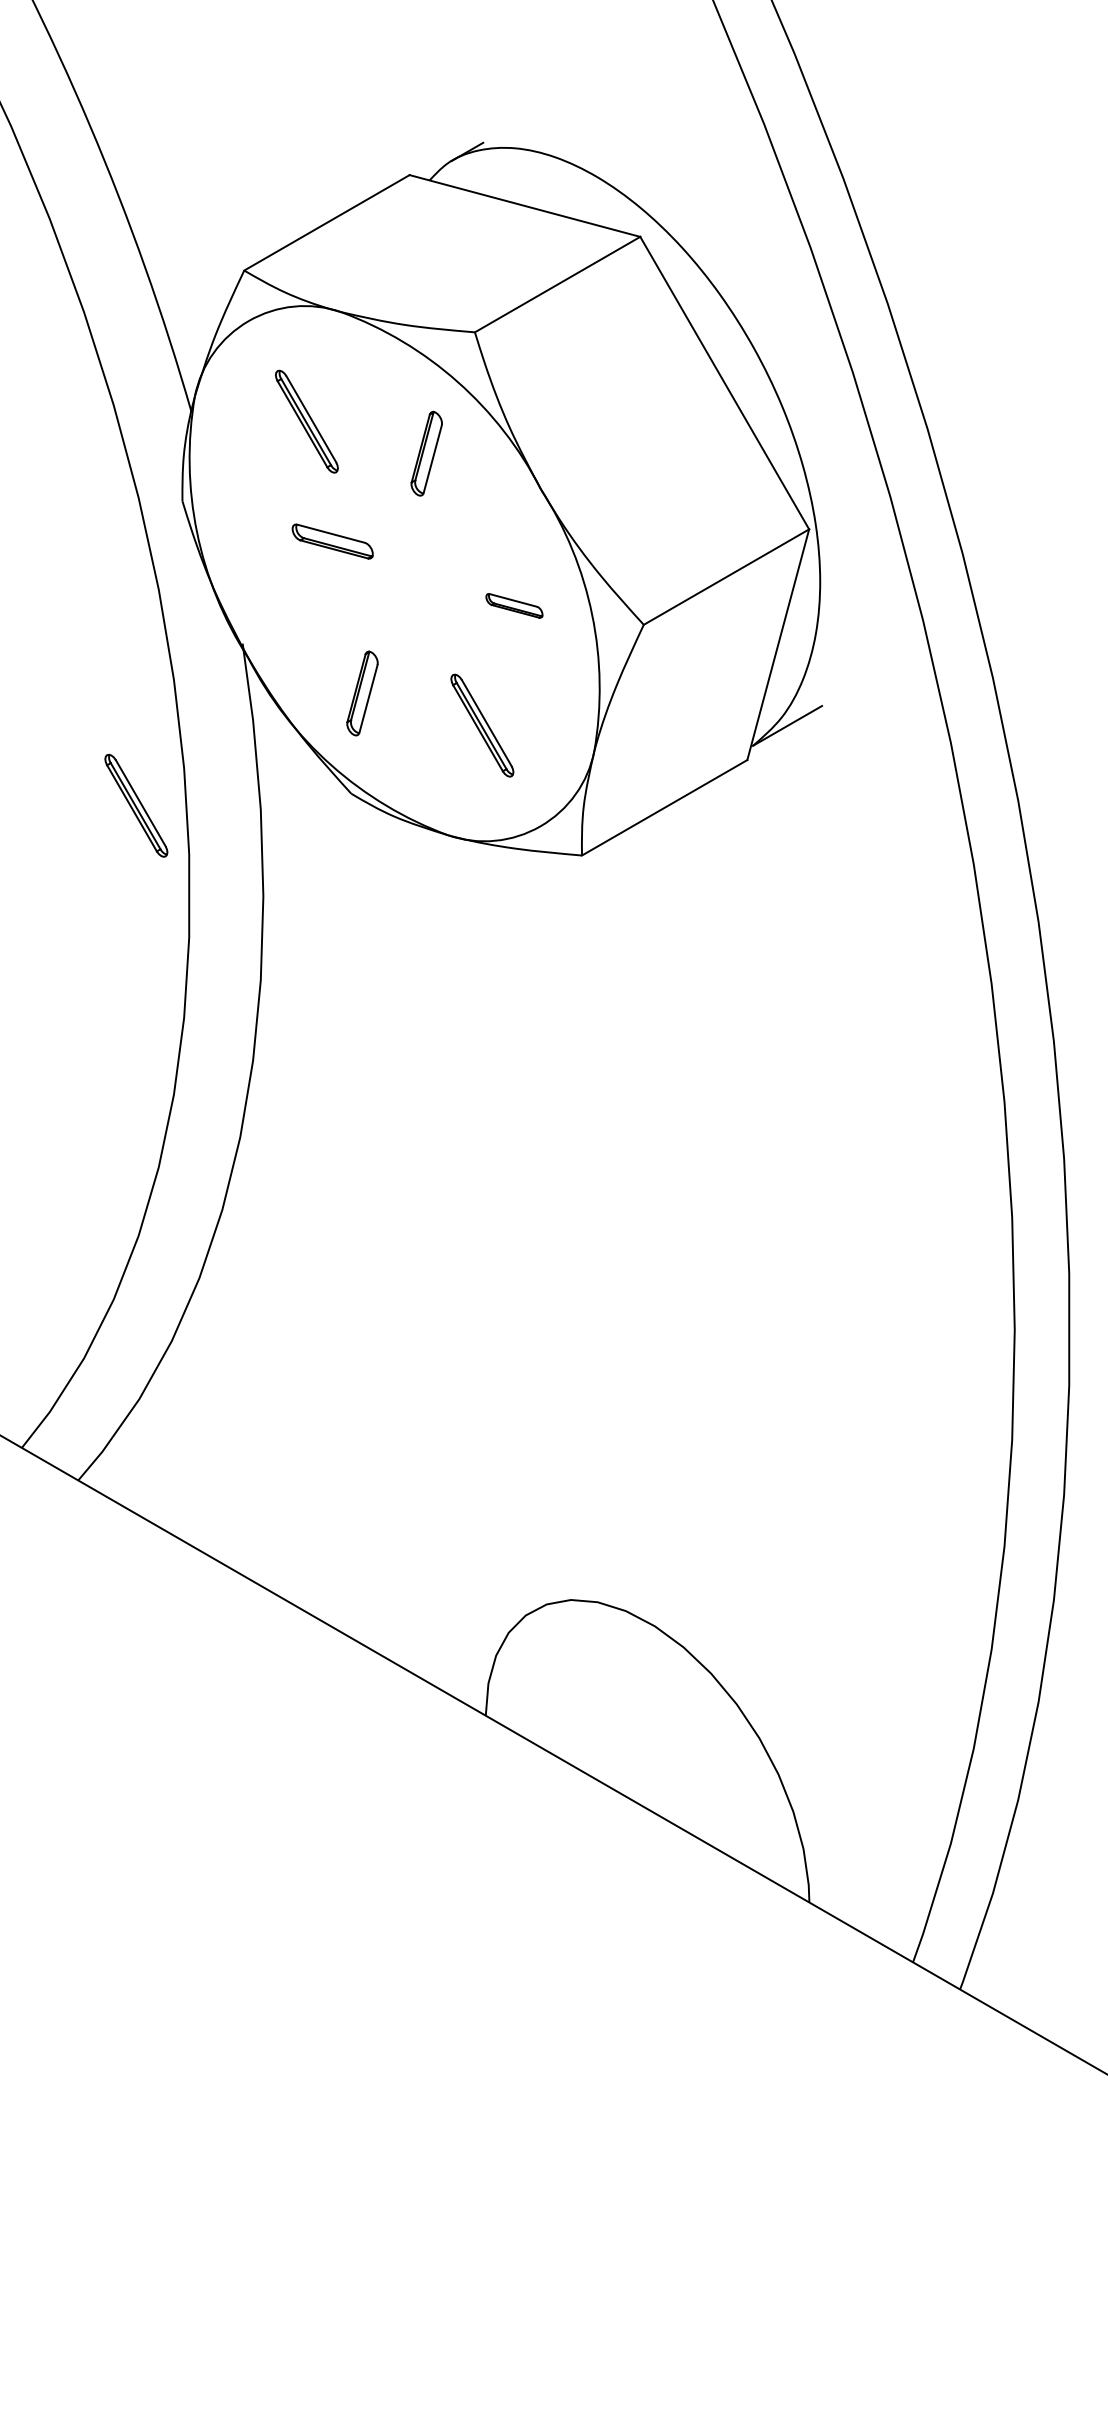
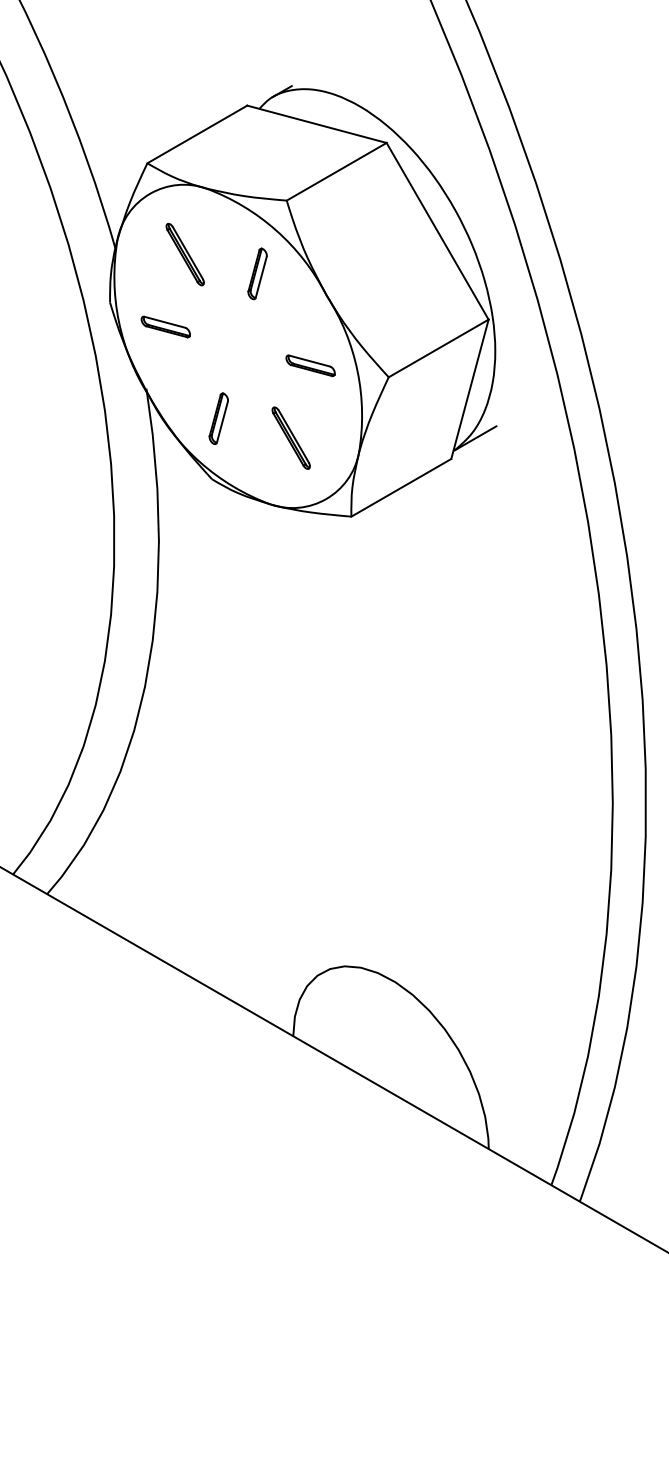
part: (332, 540) -> (165, 326), moved
part: (514, 605) -> (310, 365), size x1.43
part: (135, 805) -> (81, 486), removed

